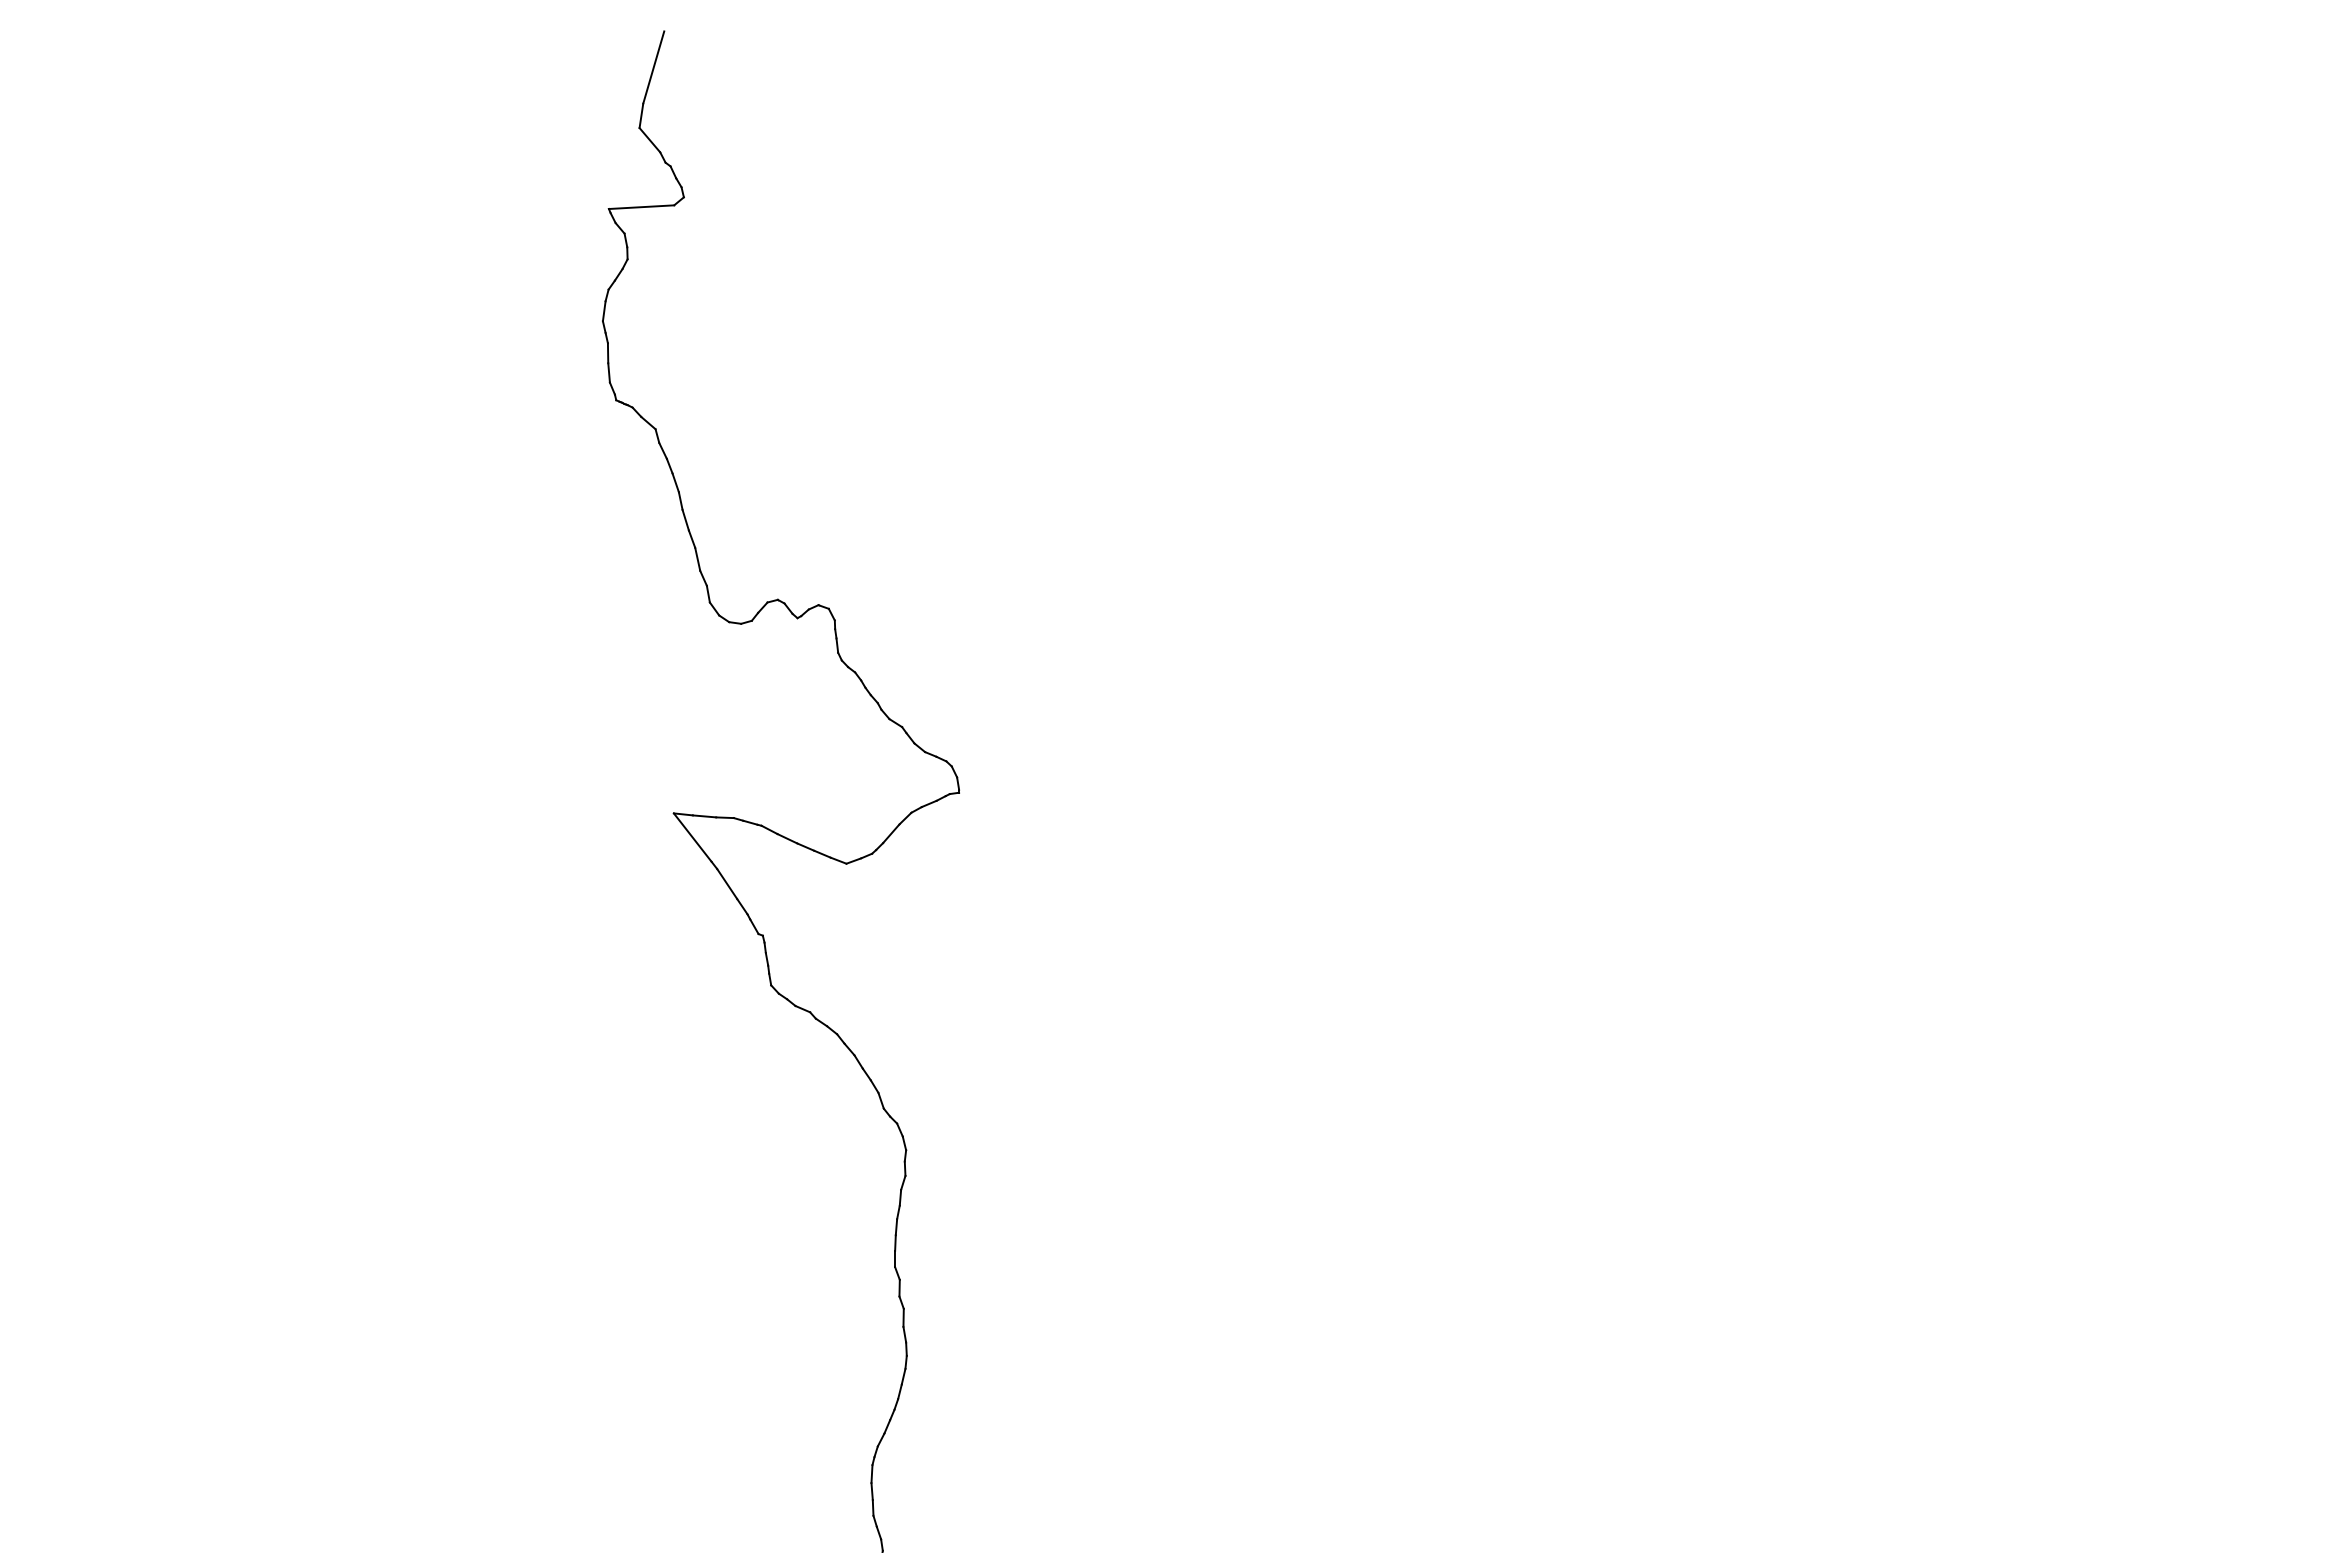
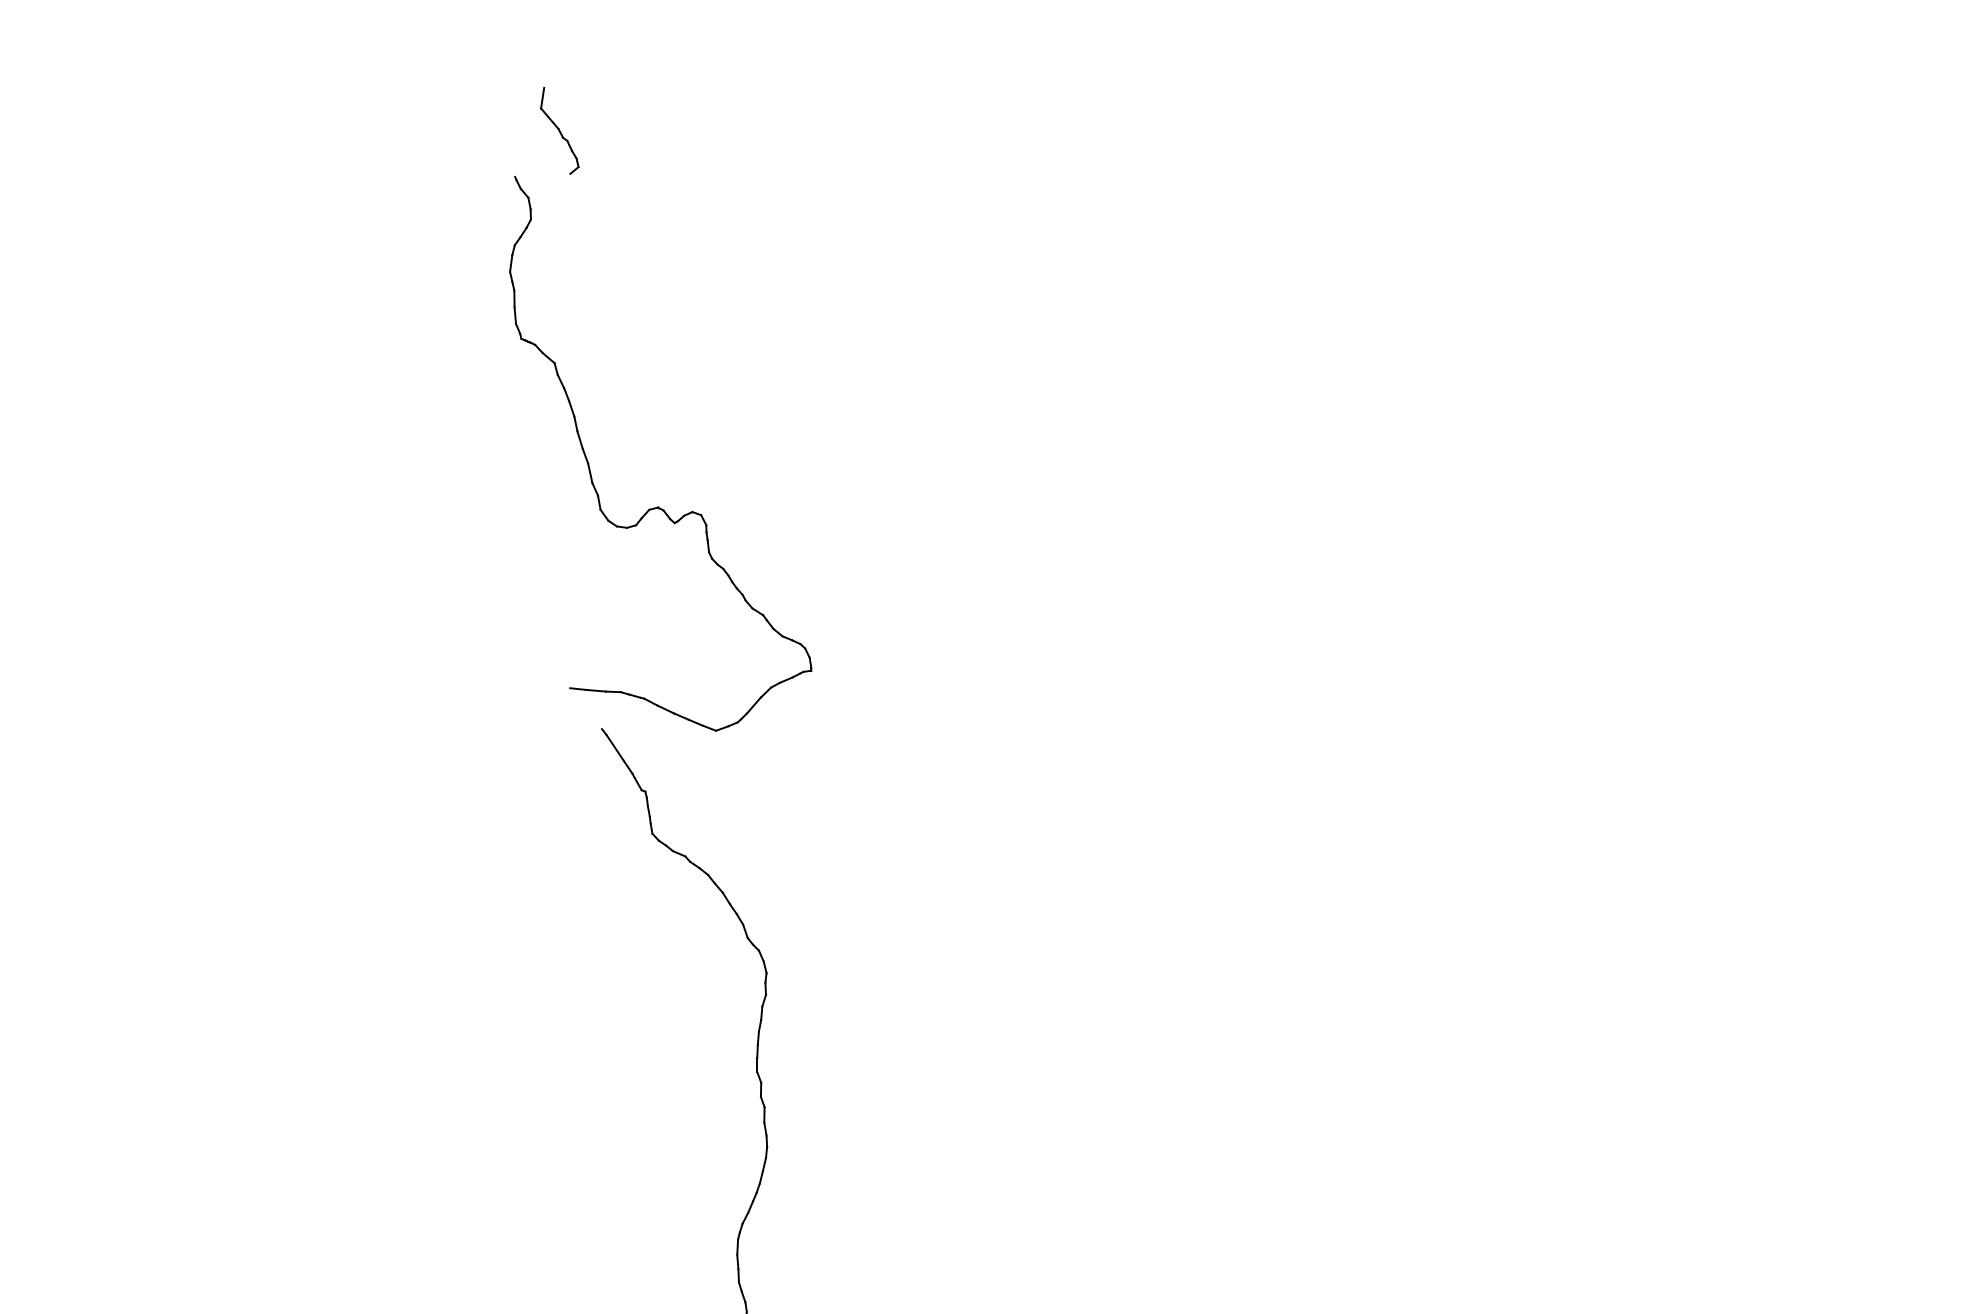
line: (653, 67) -> (552, 57), removed
line: (641, 207) -> (542, 175), removed
line: (692, 837) -> (585, 708), removed

